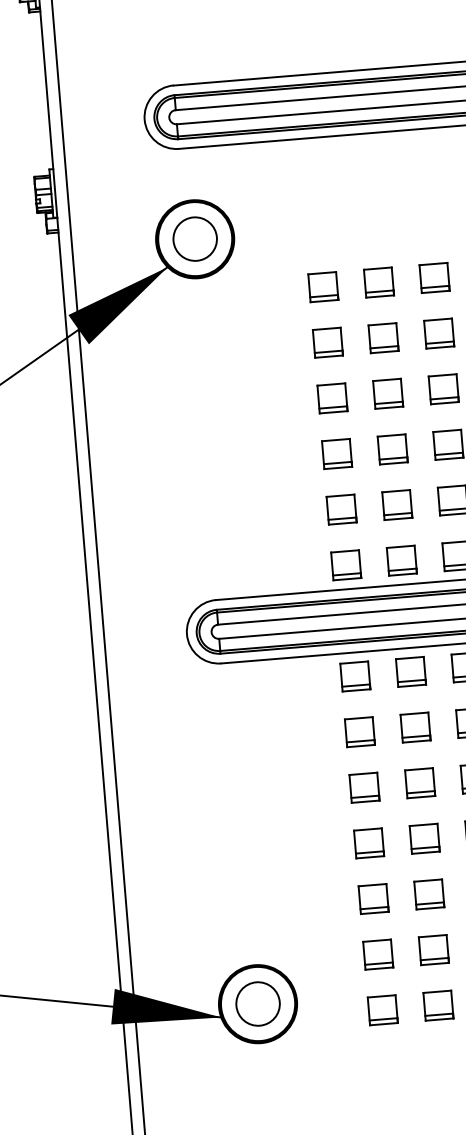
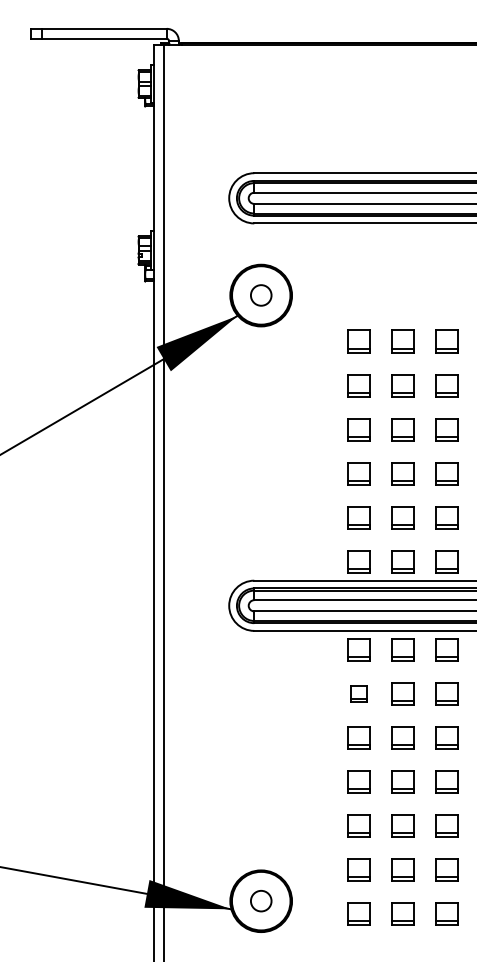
circle: (195, 239) -> (261, 295), size x0.6
part: (359, 731) -> (358, 693), size x0.7
circle: (258, 1003) -> (261, 900), size x0.6

